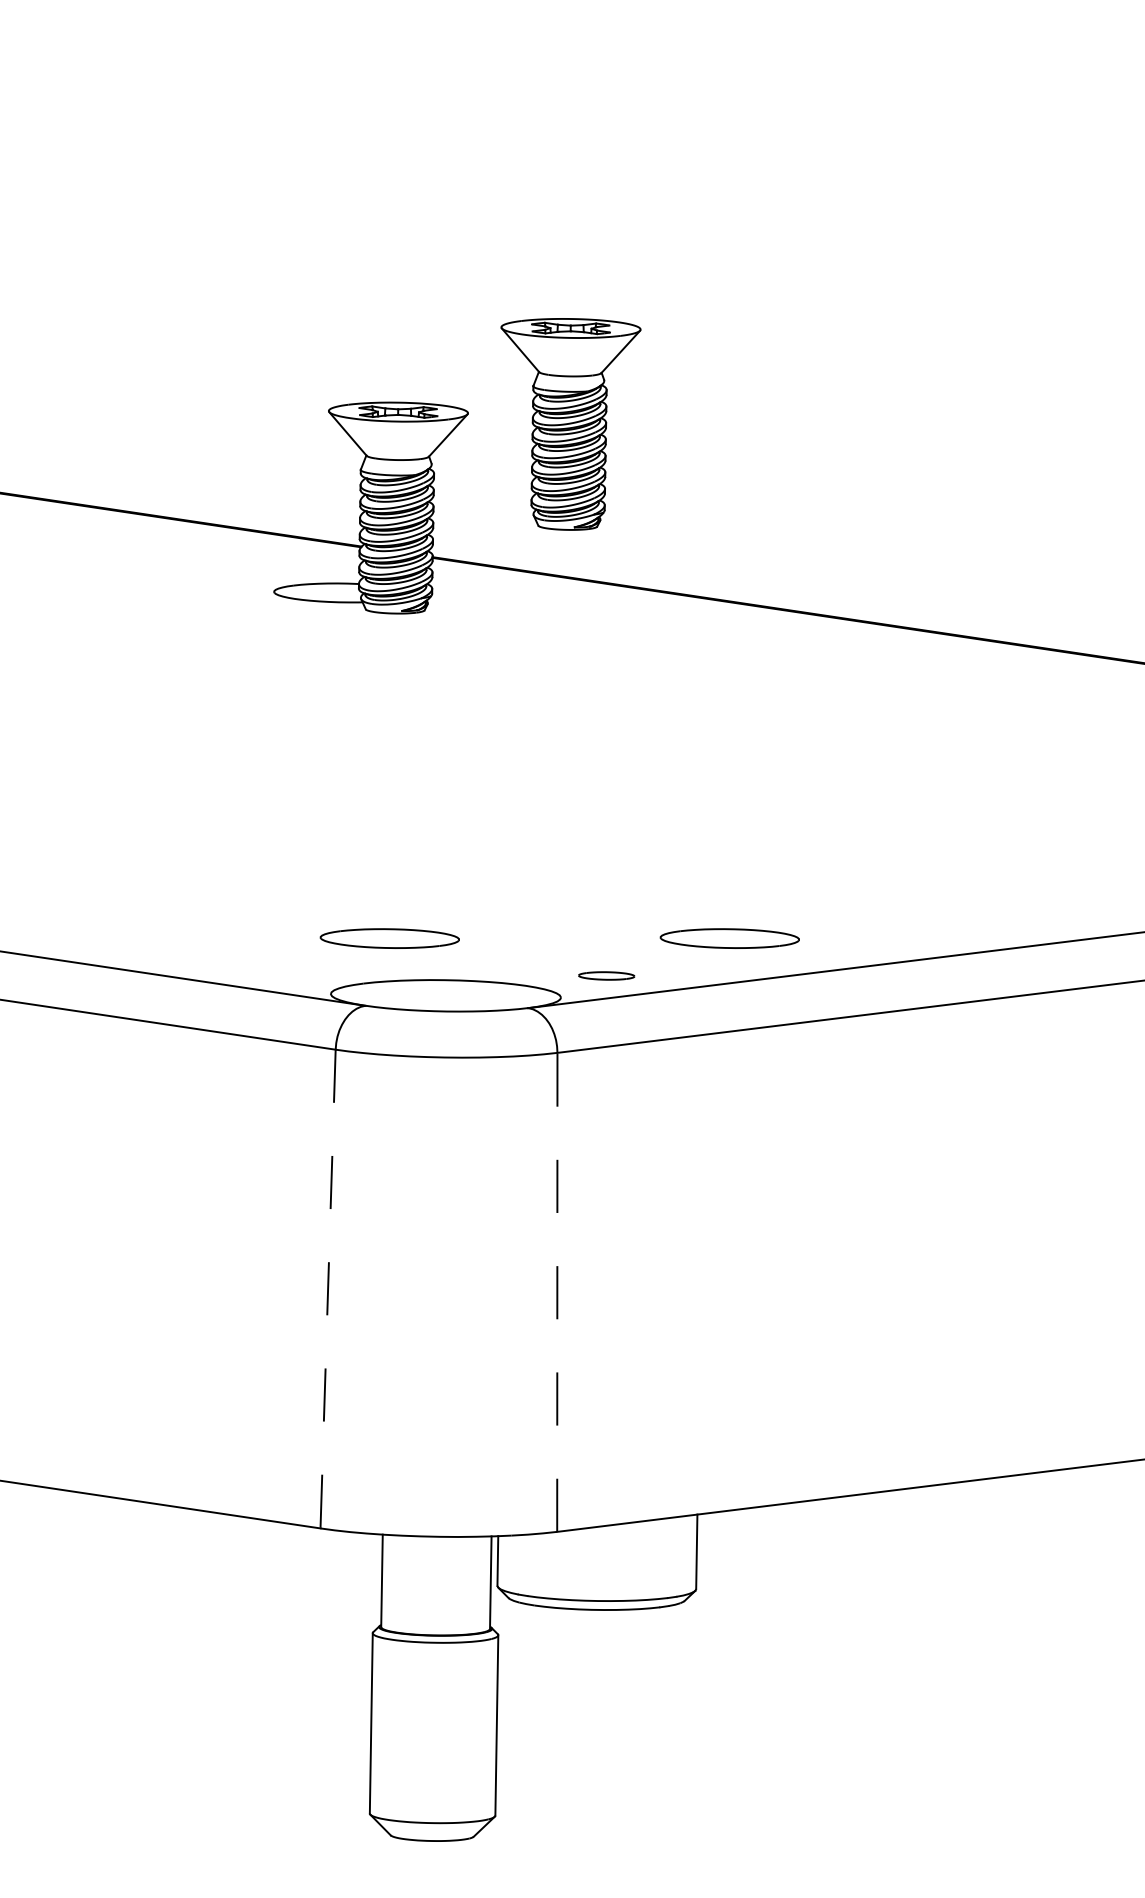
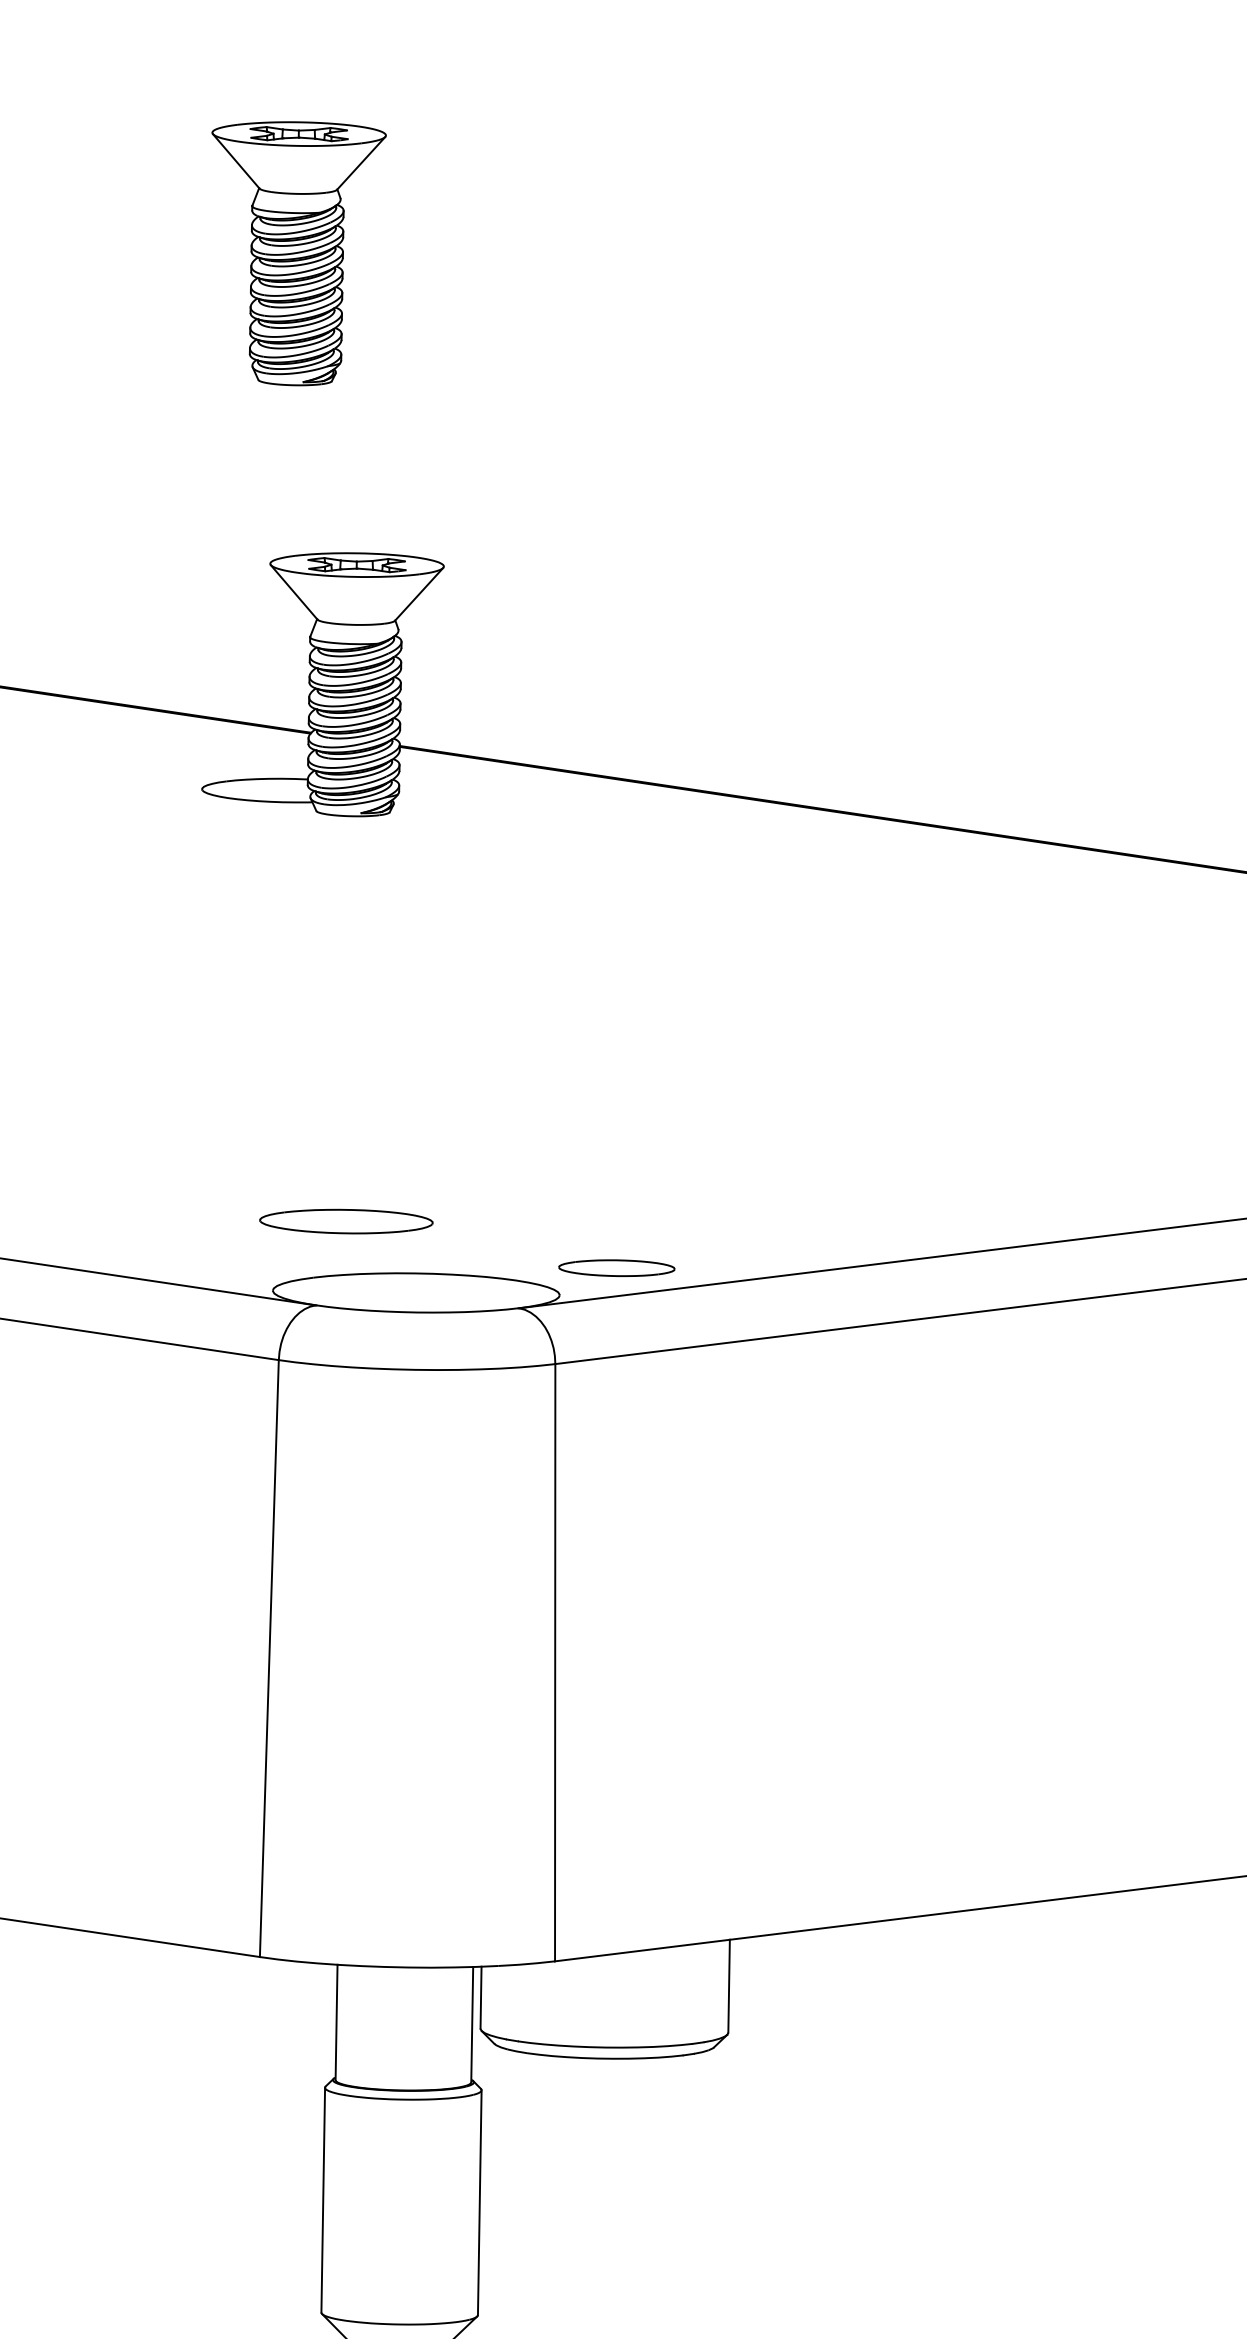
part: (570, 424) -> (298, 253), moved
part: (729, 938) -> (769, 1221), removed
part: (606, 975) -> (616, 1267), size x1.67
line: (328, 1289) -> (269, 1659), dashed -> solid
line: (557, 1291) -> (555, 1661), dashed -> solid

